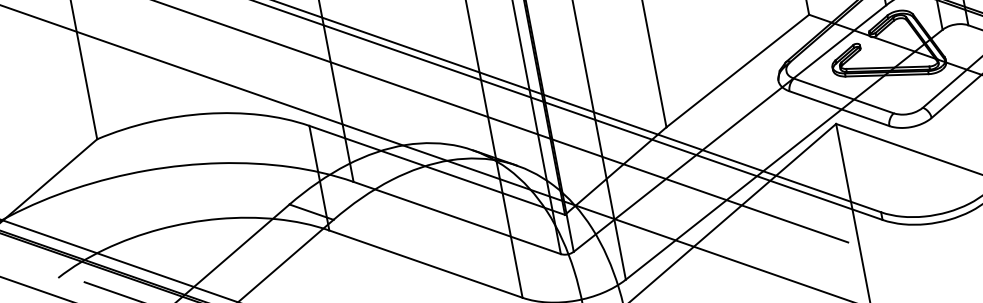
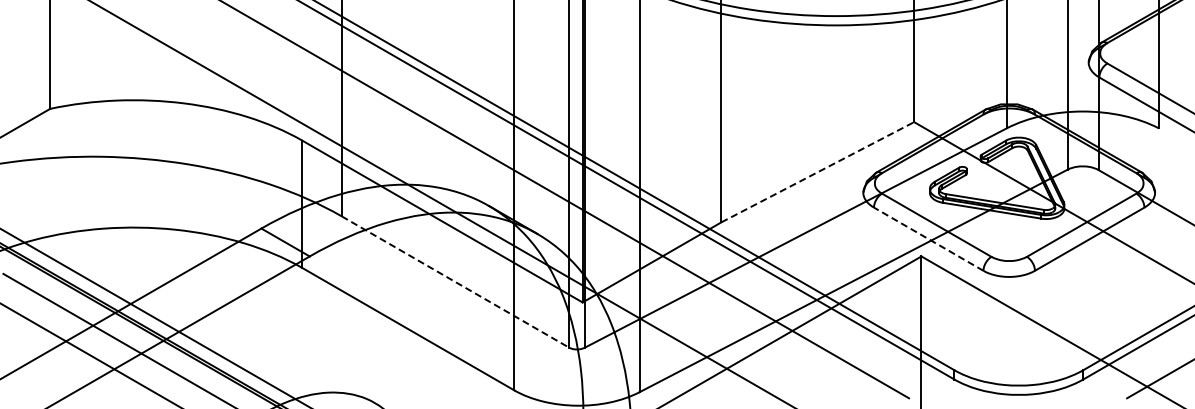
line: (737, 71) -> (817, 172), solid -> dashed
line: (839, 108) -> (928, 238), solid -> dashed
line: (457, 218) -> (455, 282), solid -> dashed

